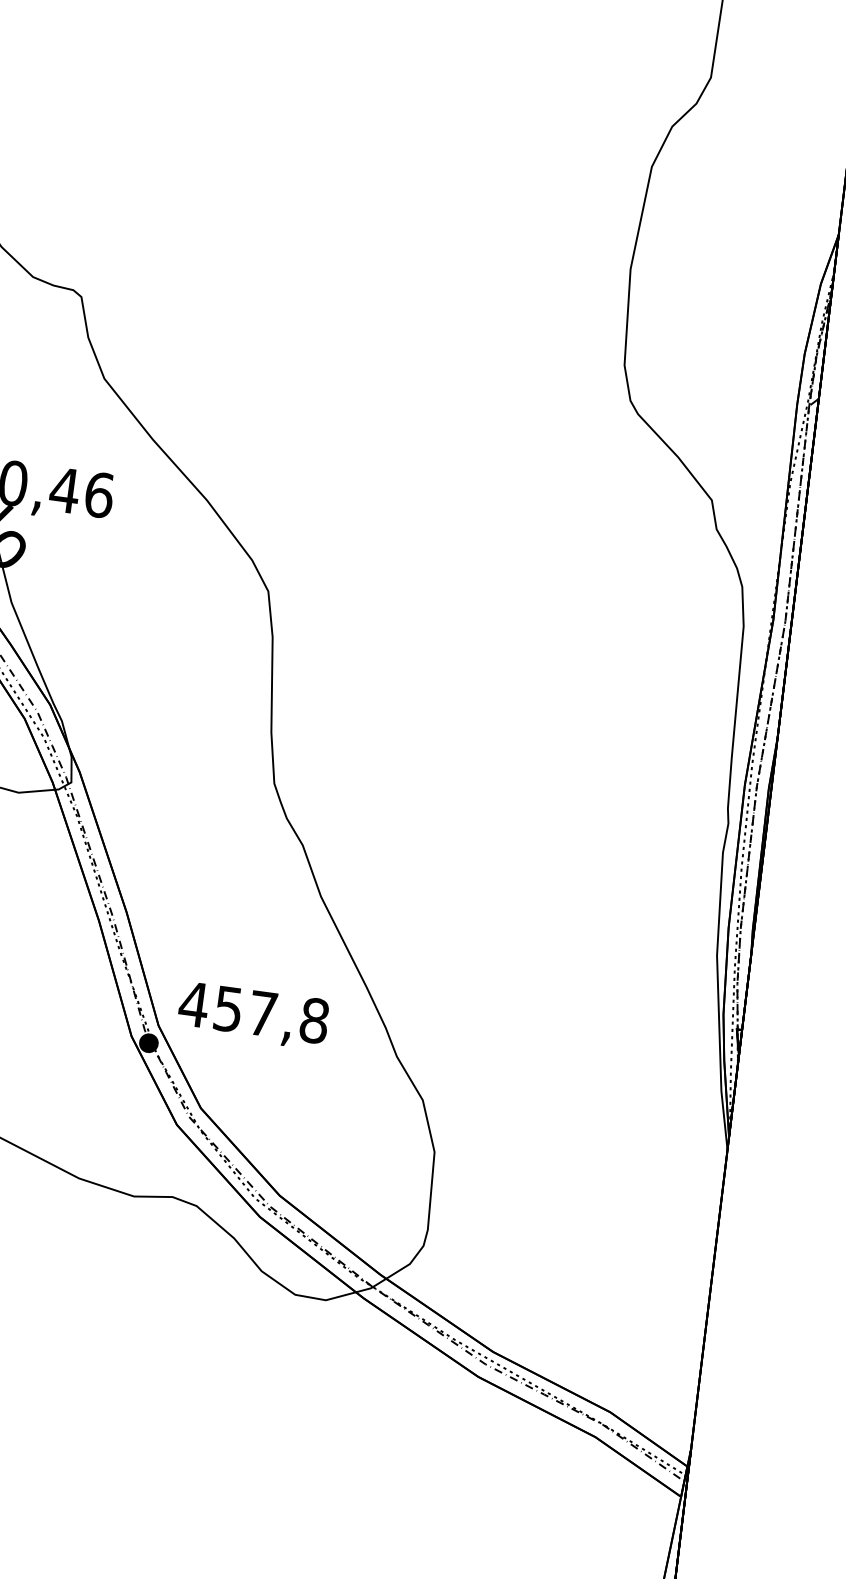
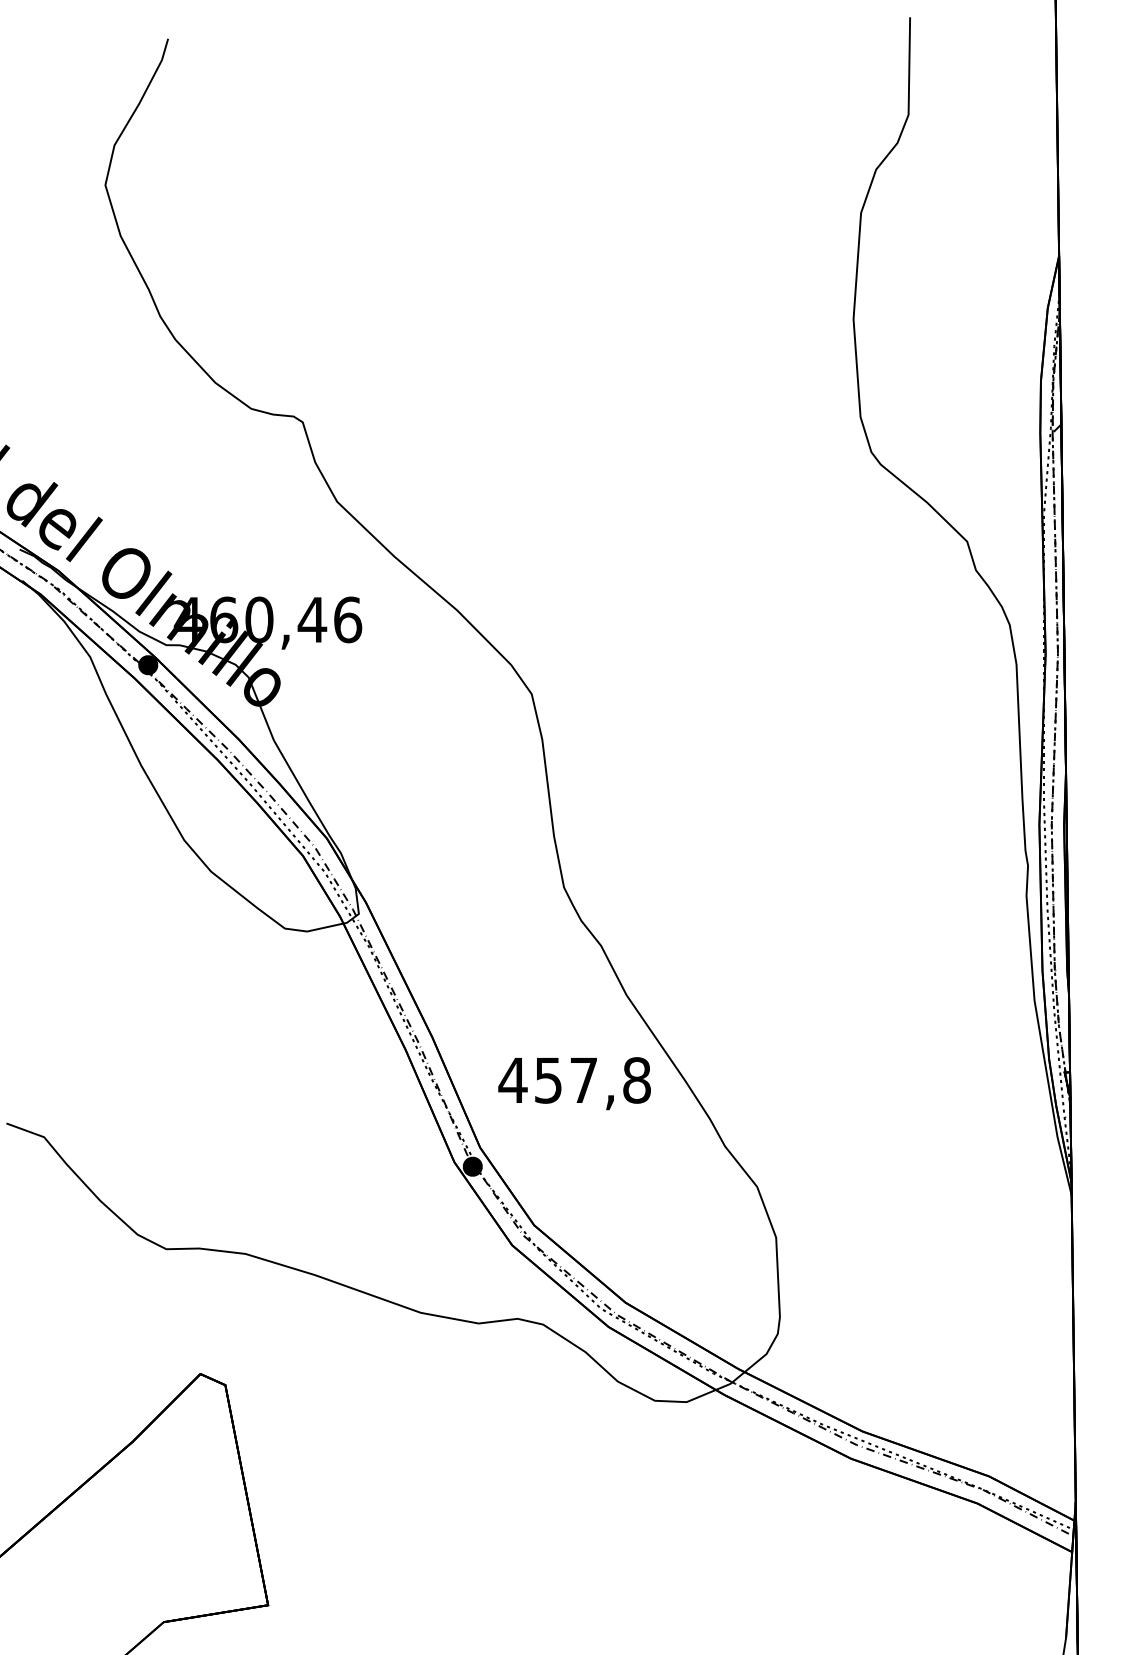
text: (253, 1015) -> (574, 1083), moved

